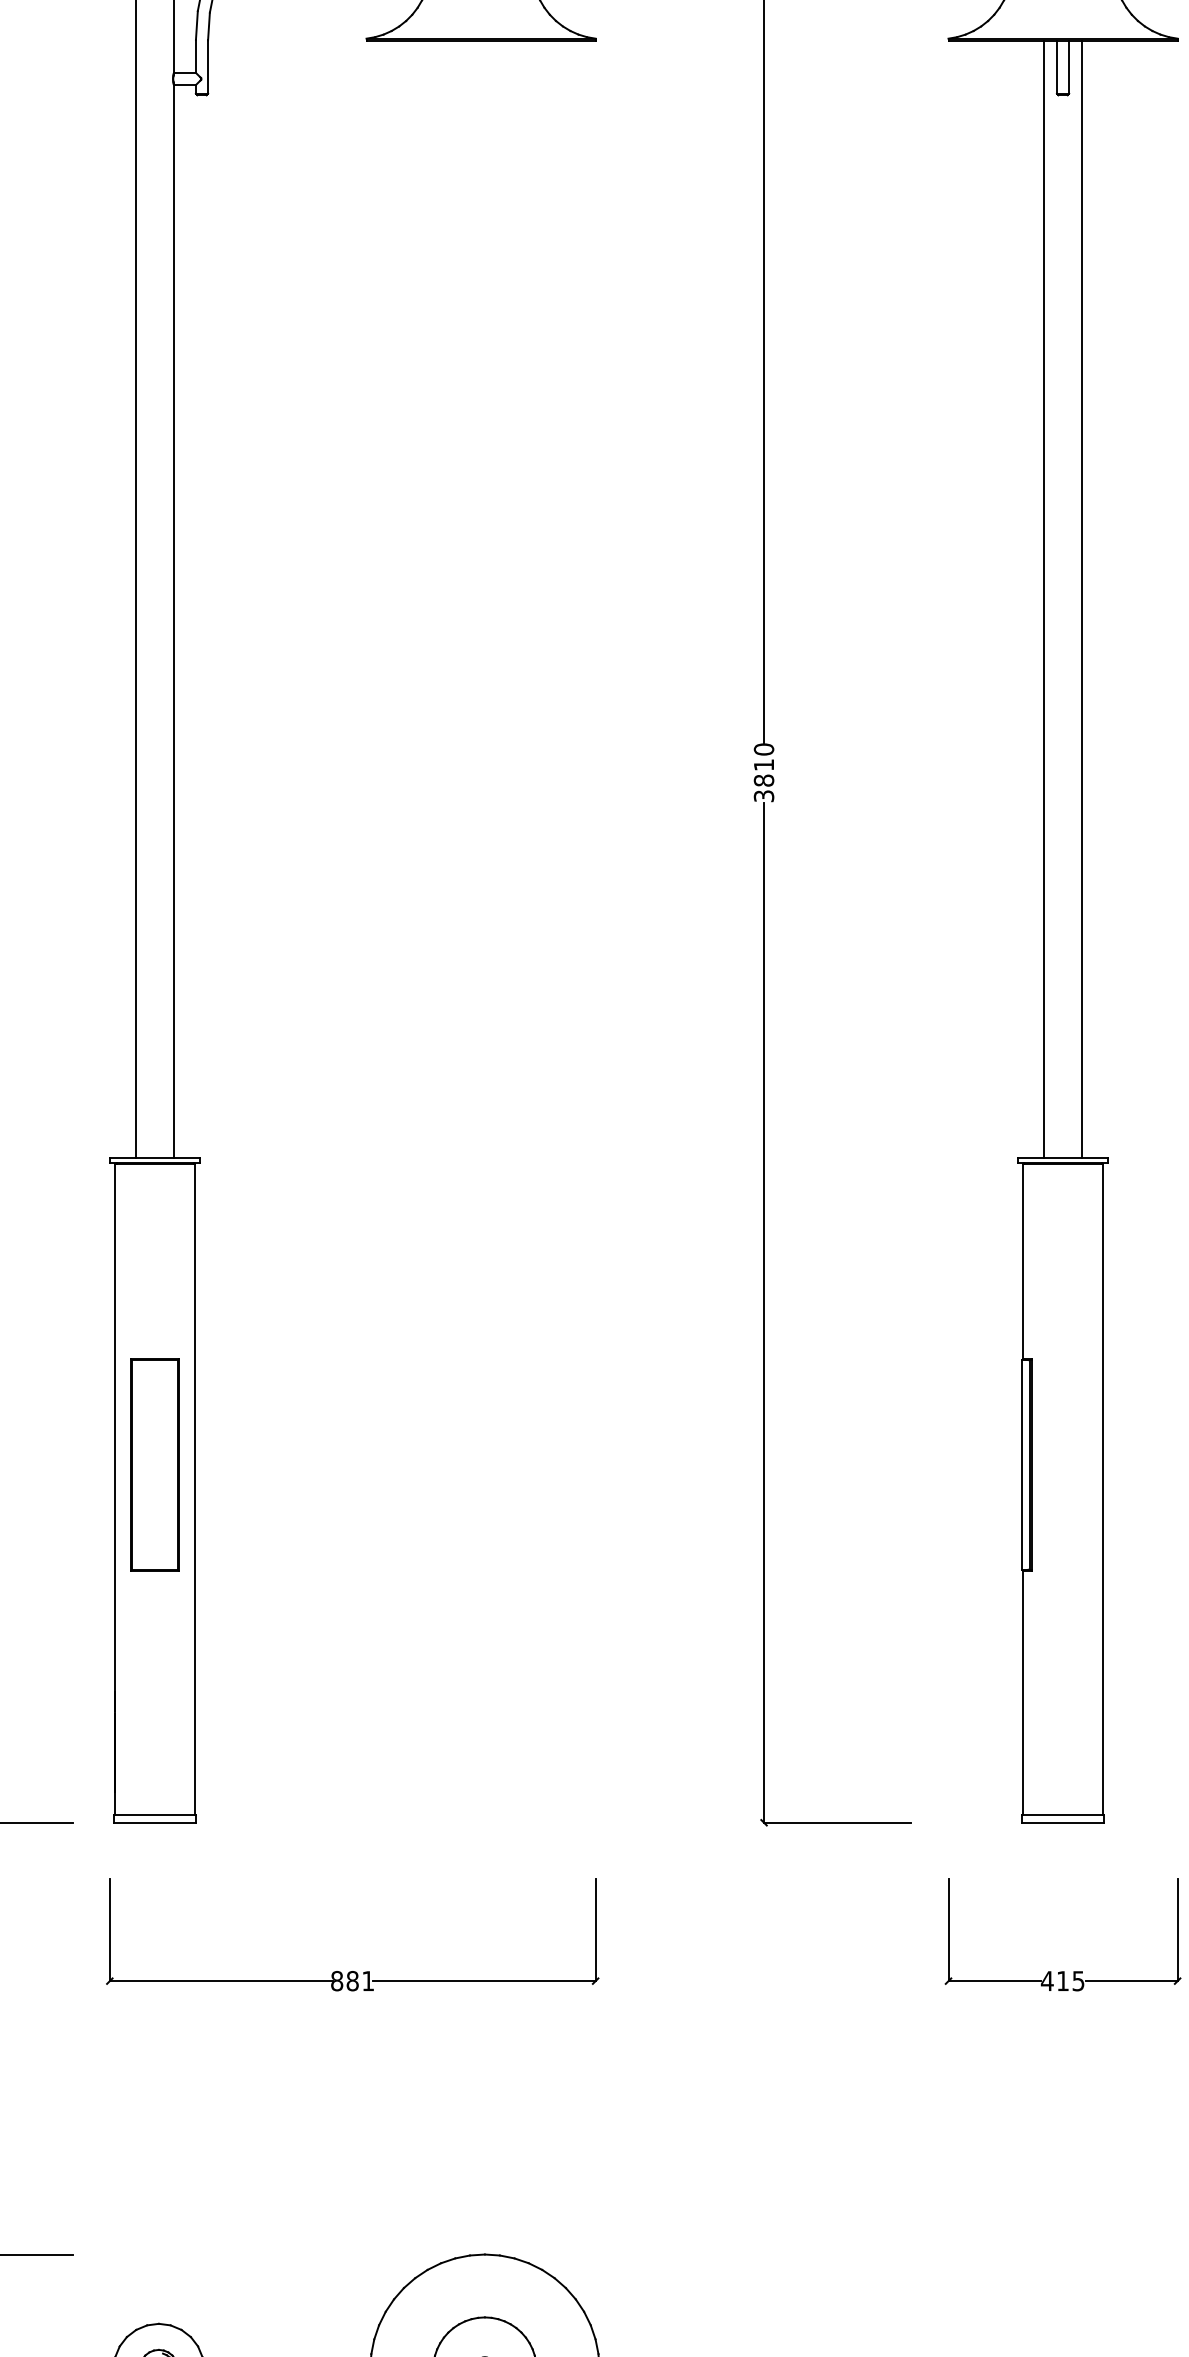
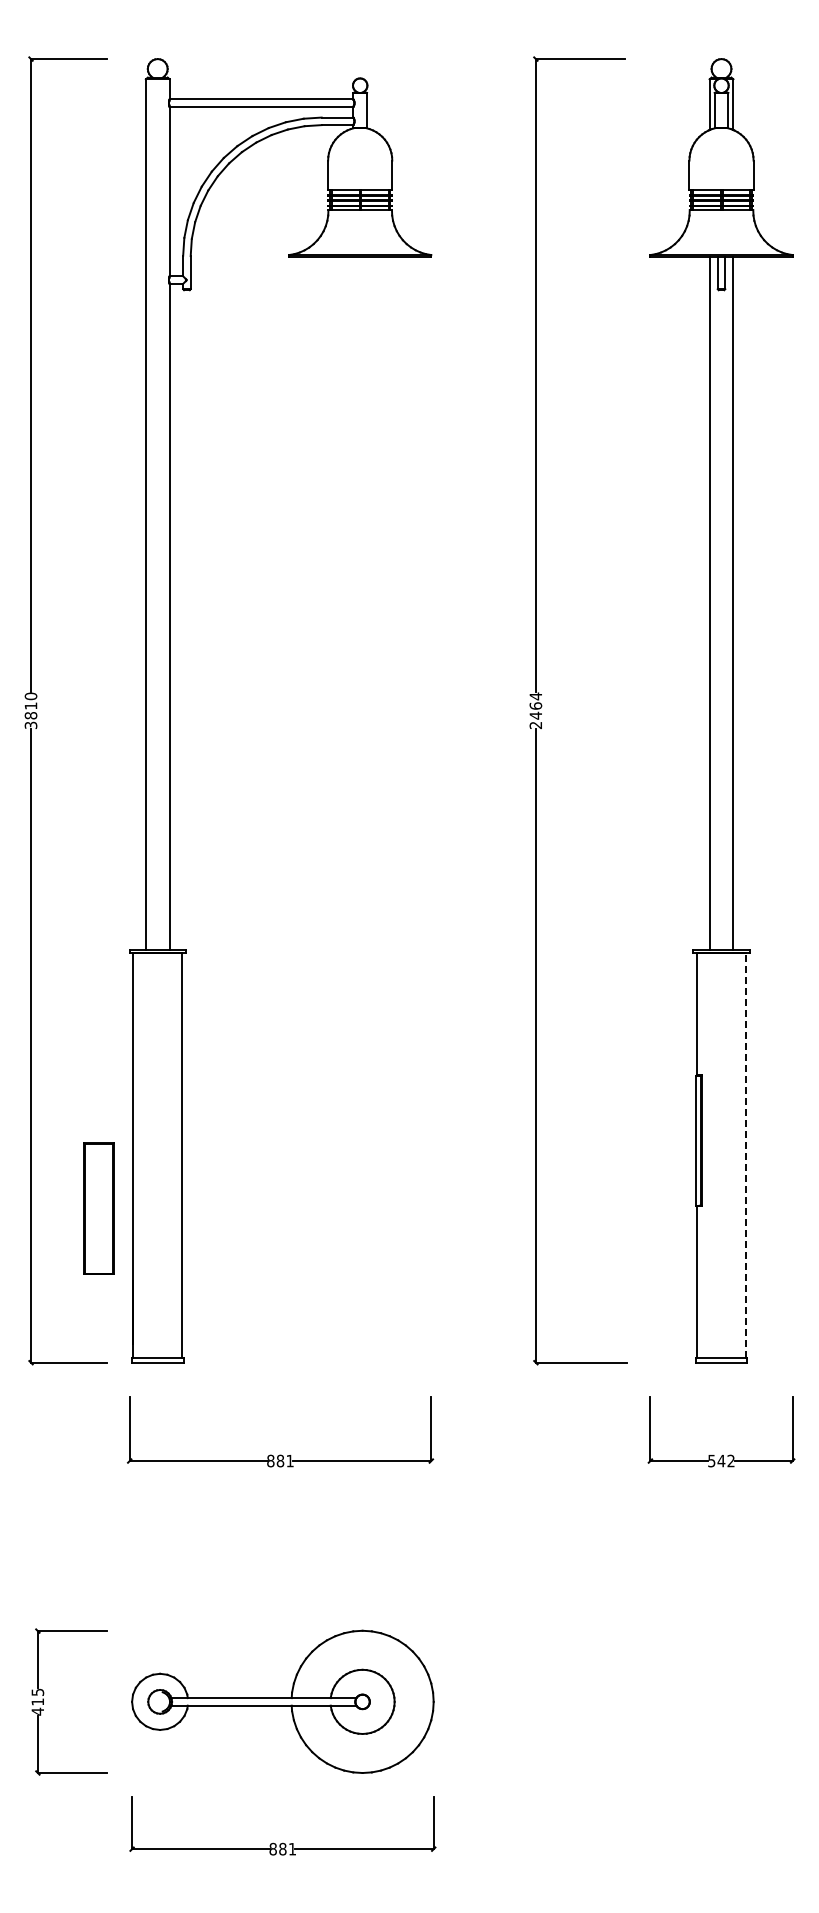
text: (763, 772) -> (535, 710), 3810 -> 2464
part: (154, 1464) -> (98, 1208), moved
line: (1103, 1488) -> (746, 1155), solid -> dashed
text: (1061, 1980) -> (720, 1460), 415 -> 542

